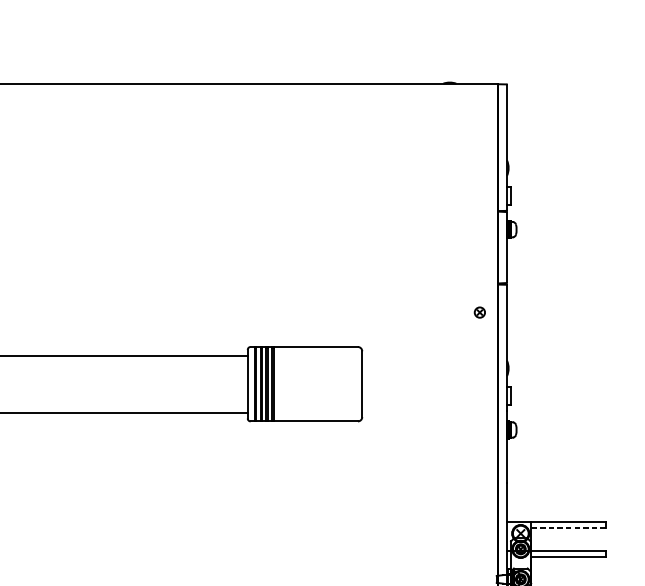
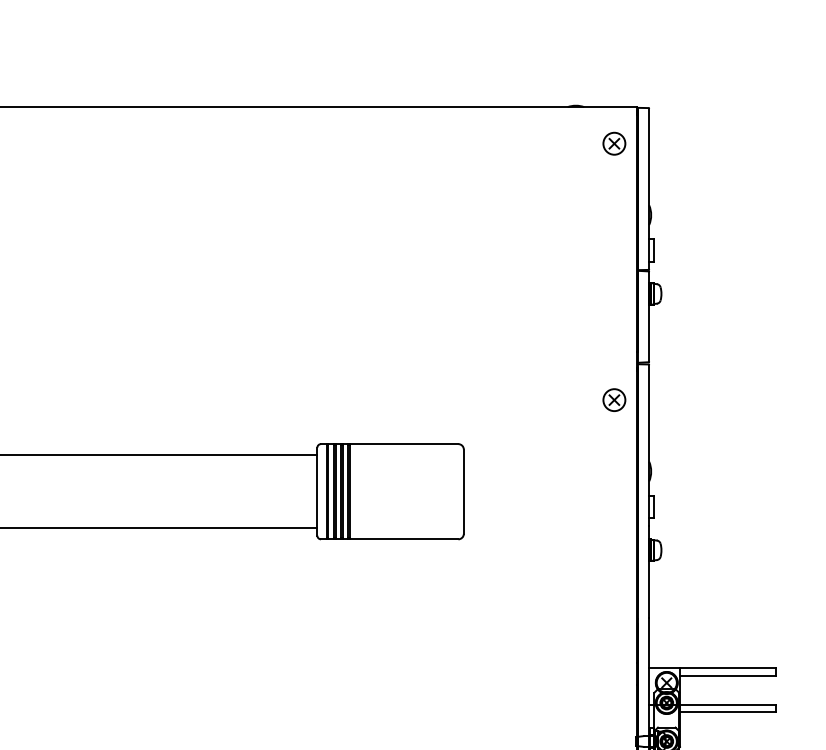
part: (479, 112) -> (614, 143), added
part: (479, 312) -> (614, 399), size x1.67
line: (568, 527) -> (727, 675), dashed -> solid

